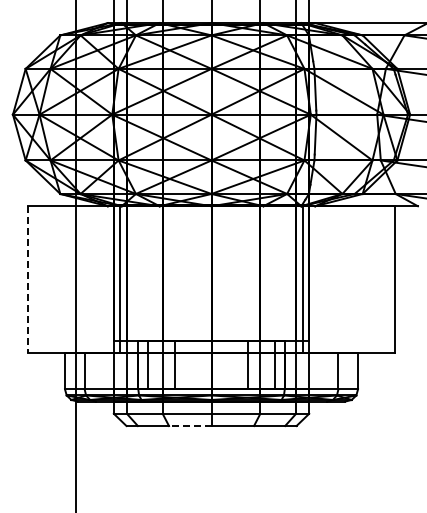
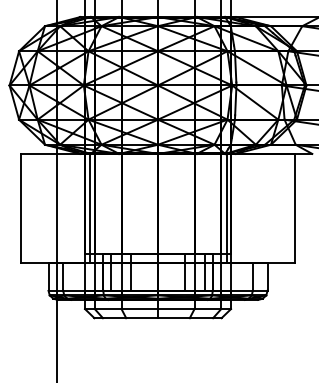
line: (28, 280) -> (21, 209), dashed -> solid
line: (189, 426) -> (141, 318), dashed -> solid

